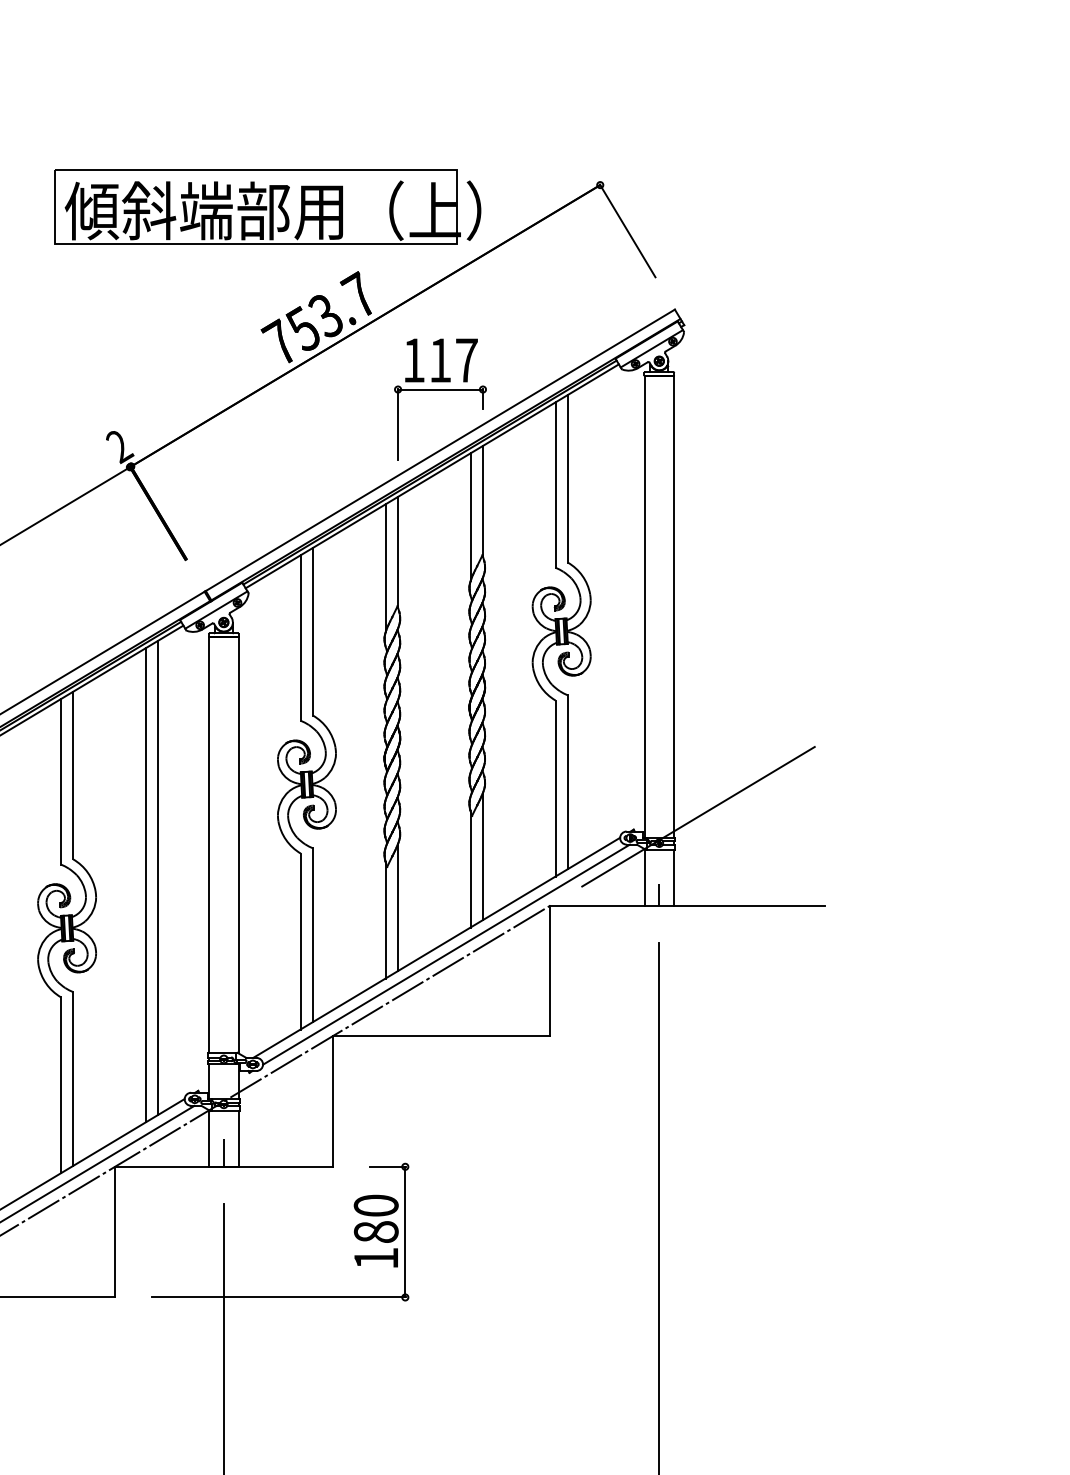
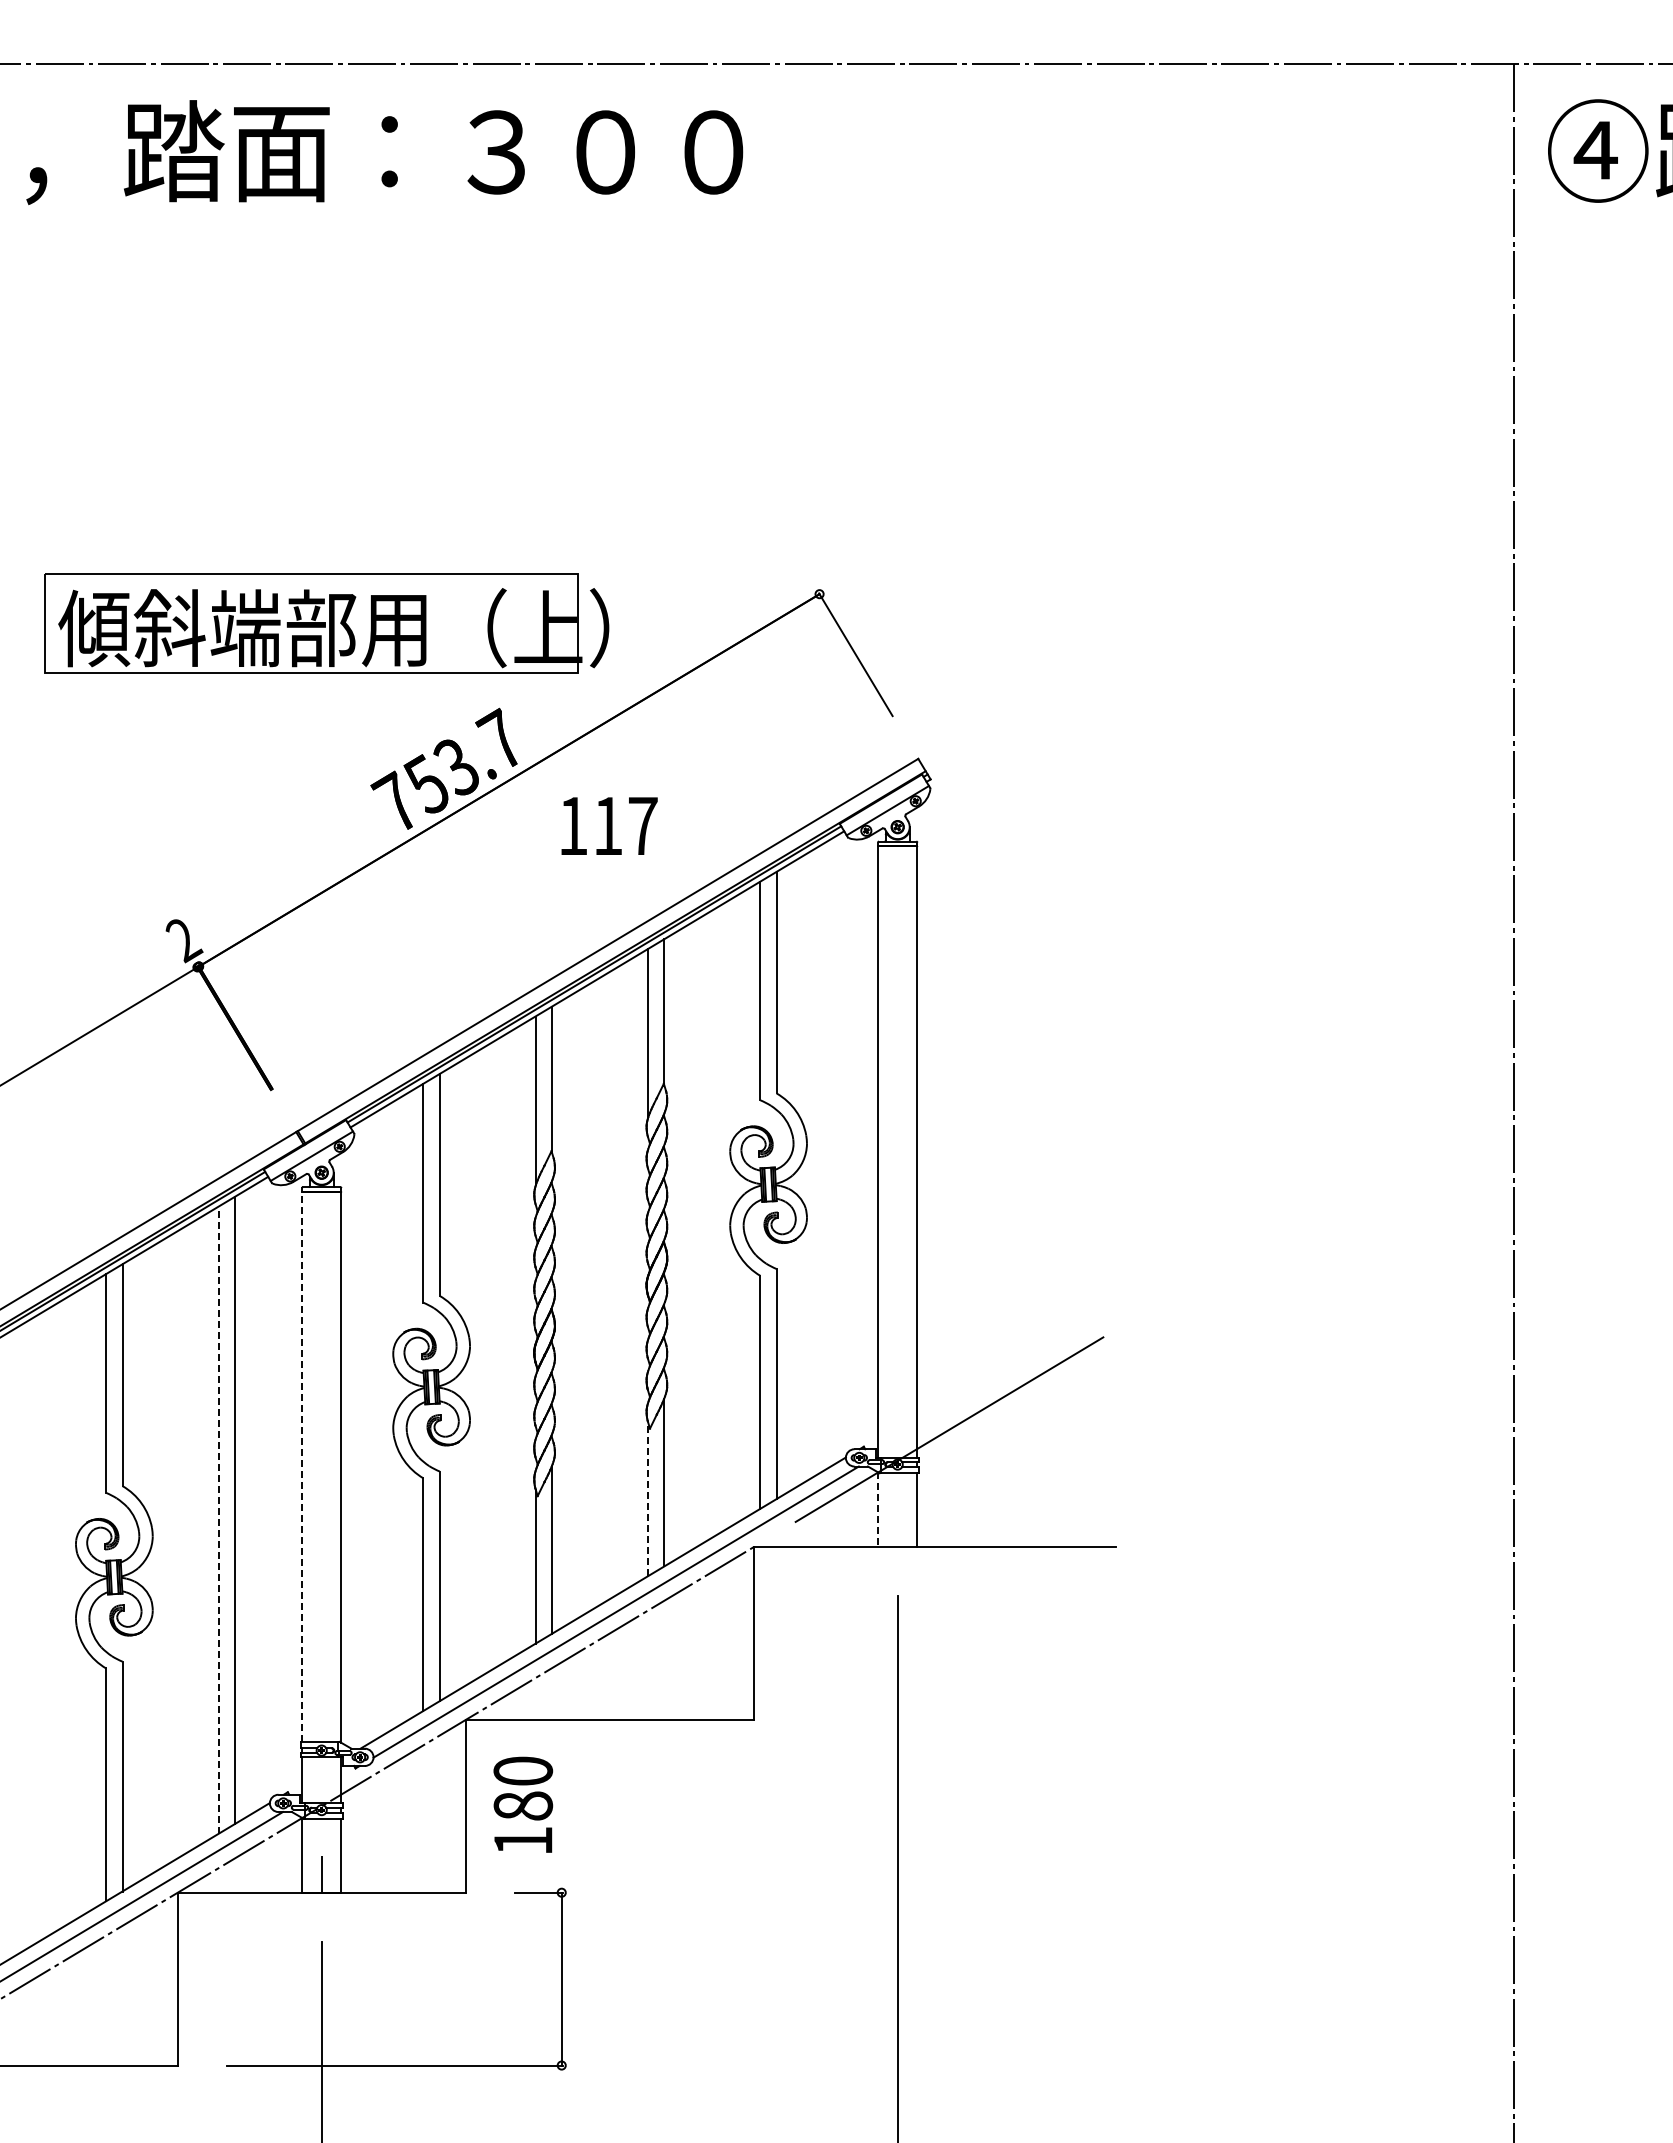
part: (267, 207) -> (326, 623), moved
part: (440, 390) -> (608, 865), removed
line: (209, 844) -> (302, 1466), solid -> dashed
line: (470, 869) -> (648, 1499), solid -> dashed
line: (644, 877) -> (878, 1510), solid -> dashed
line: (145, 885) -> (218, 1520), solid -> dashed
line: (659, 894) -> (897, 1532), removed
text: (376, 1230) -> (523, 1804), moved

